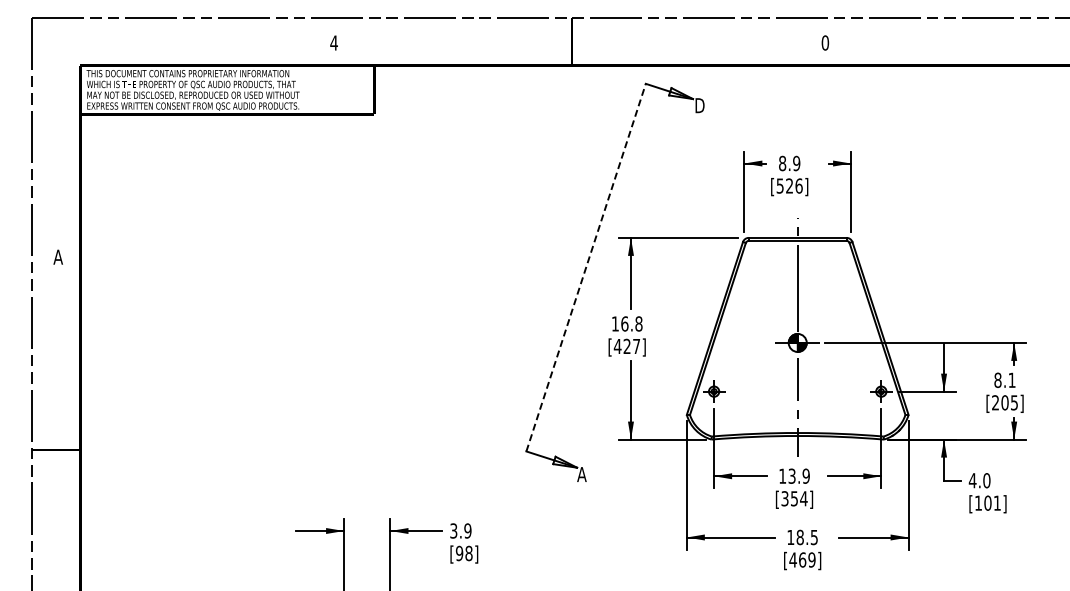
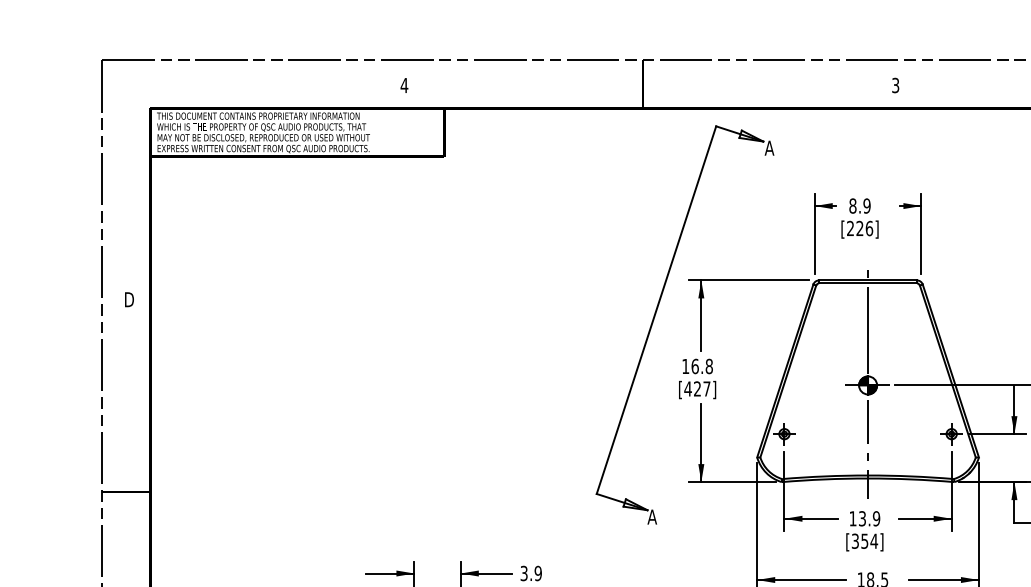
text: (825, 42) -> (895, 85), 0 -> 3
text: (699, 105) -> (769, 148), D -> A
text: (779, 185) -> (849, 228), [526] -> [226]
text: (58, 256) -> (128, 299), A -> D
line: (586, 267) -> (656, 310), dashed -> solid

